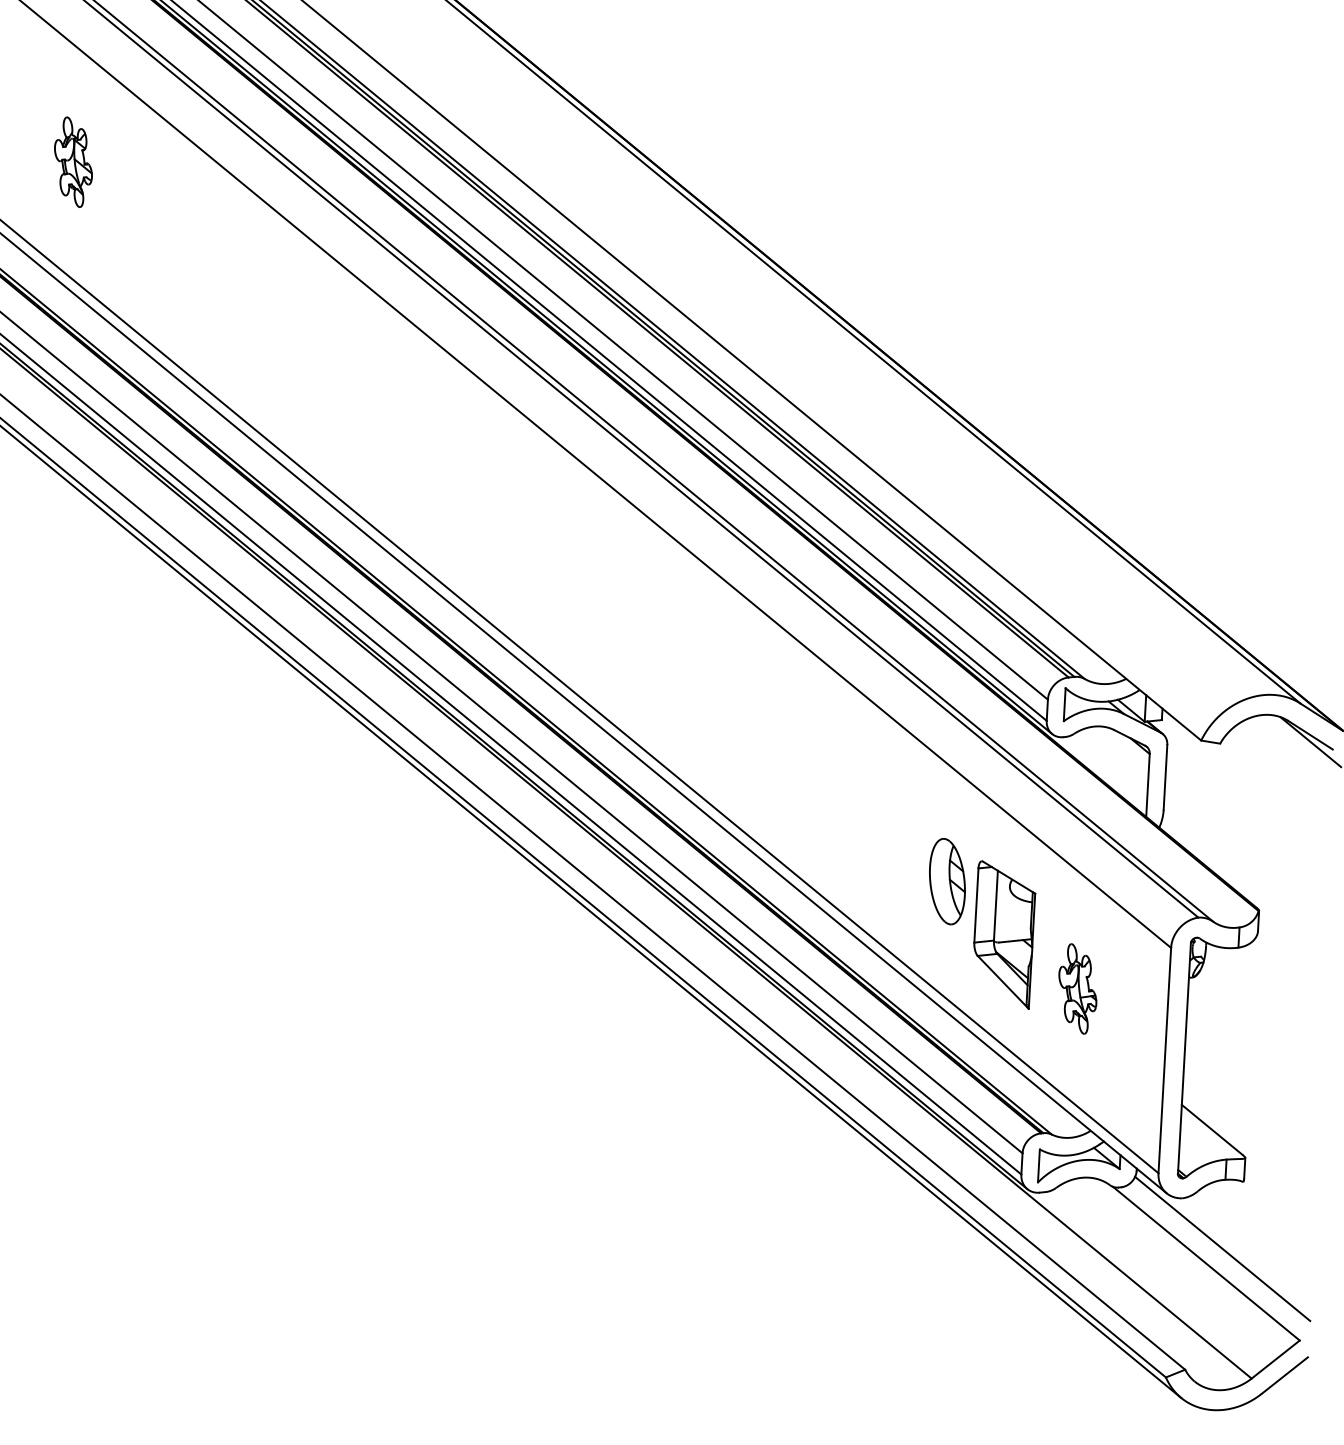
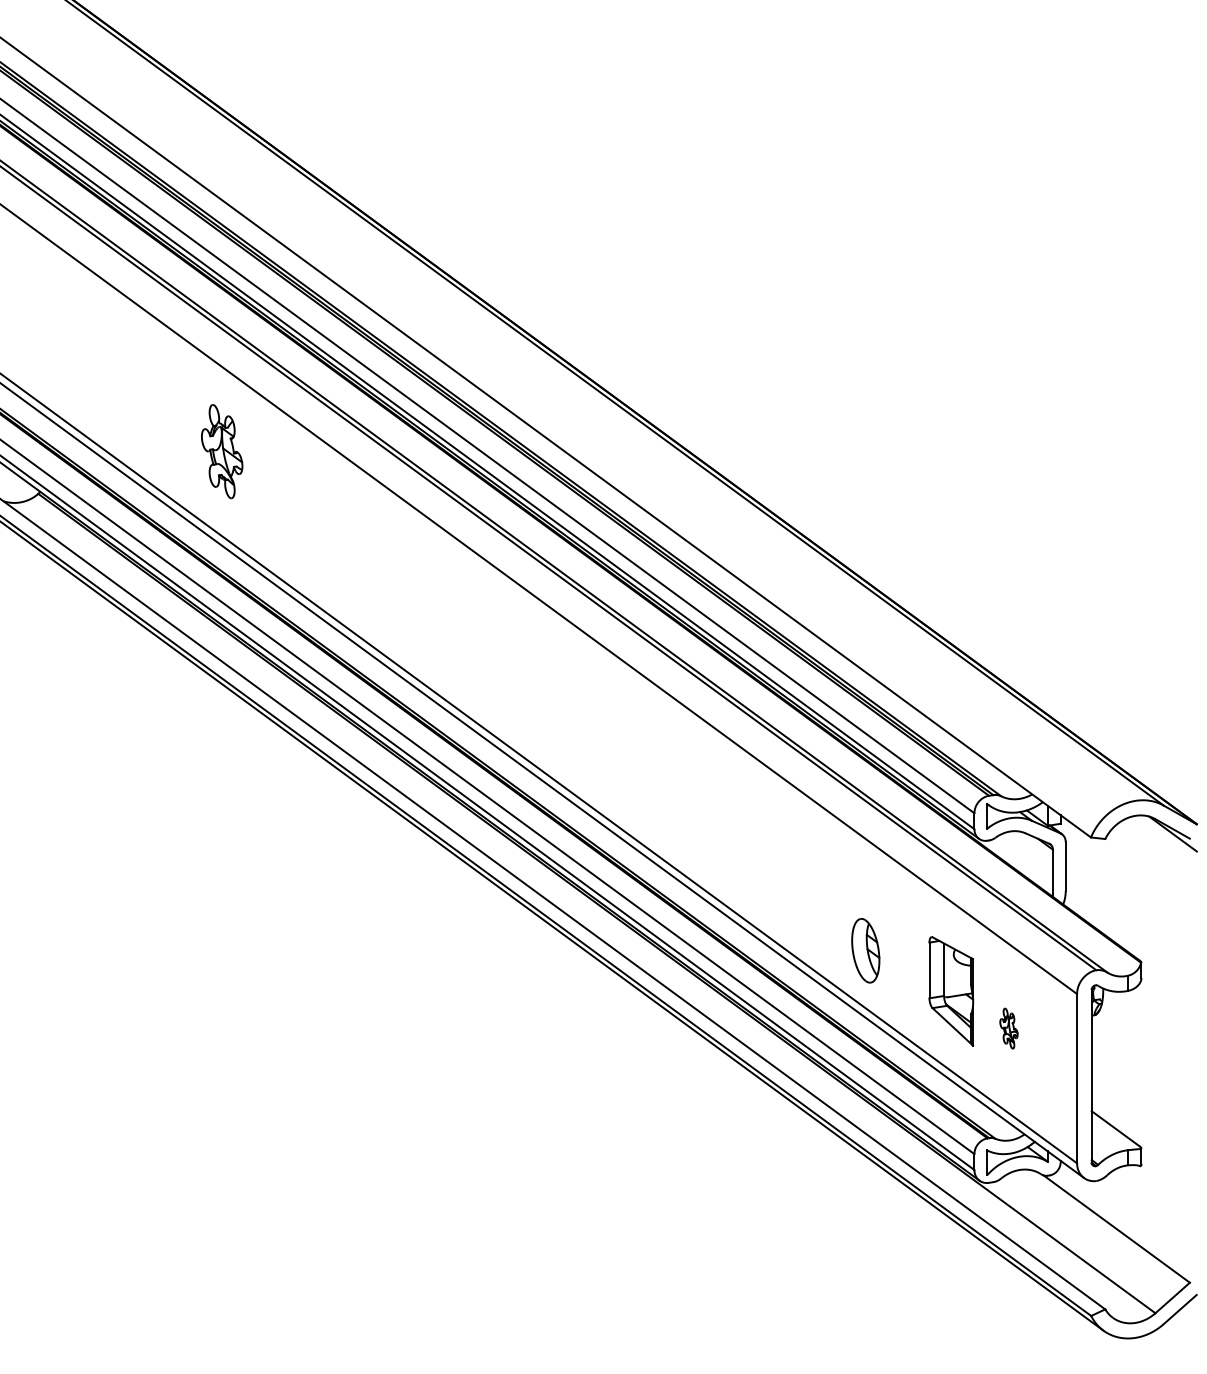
part: (72, 162) -> (221, 451), size x1.4
part: (947, 881) -> (865, 950), moved
part: (1077, 988) -> (1008, 1028), size x0.6
line: (1221, 1249) -> (1127, 1217), removed

